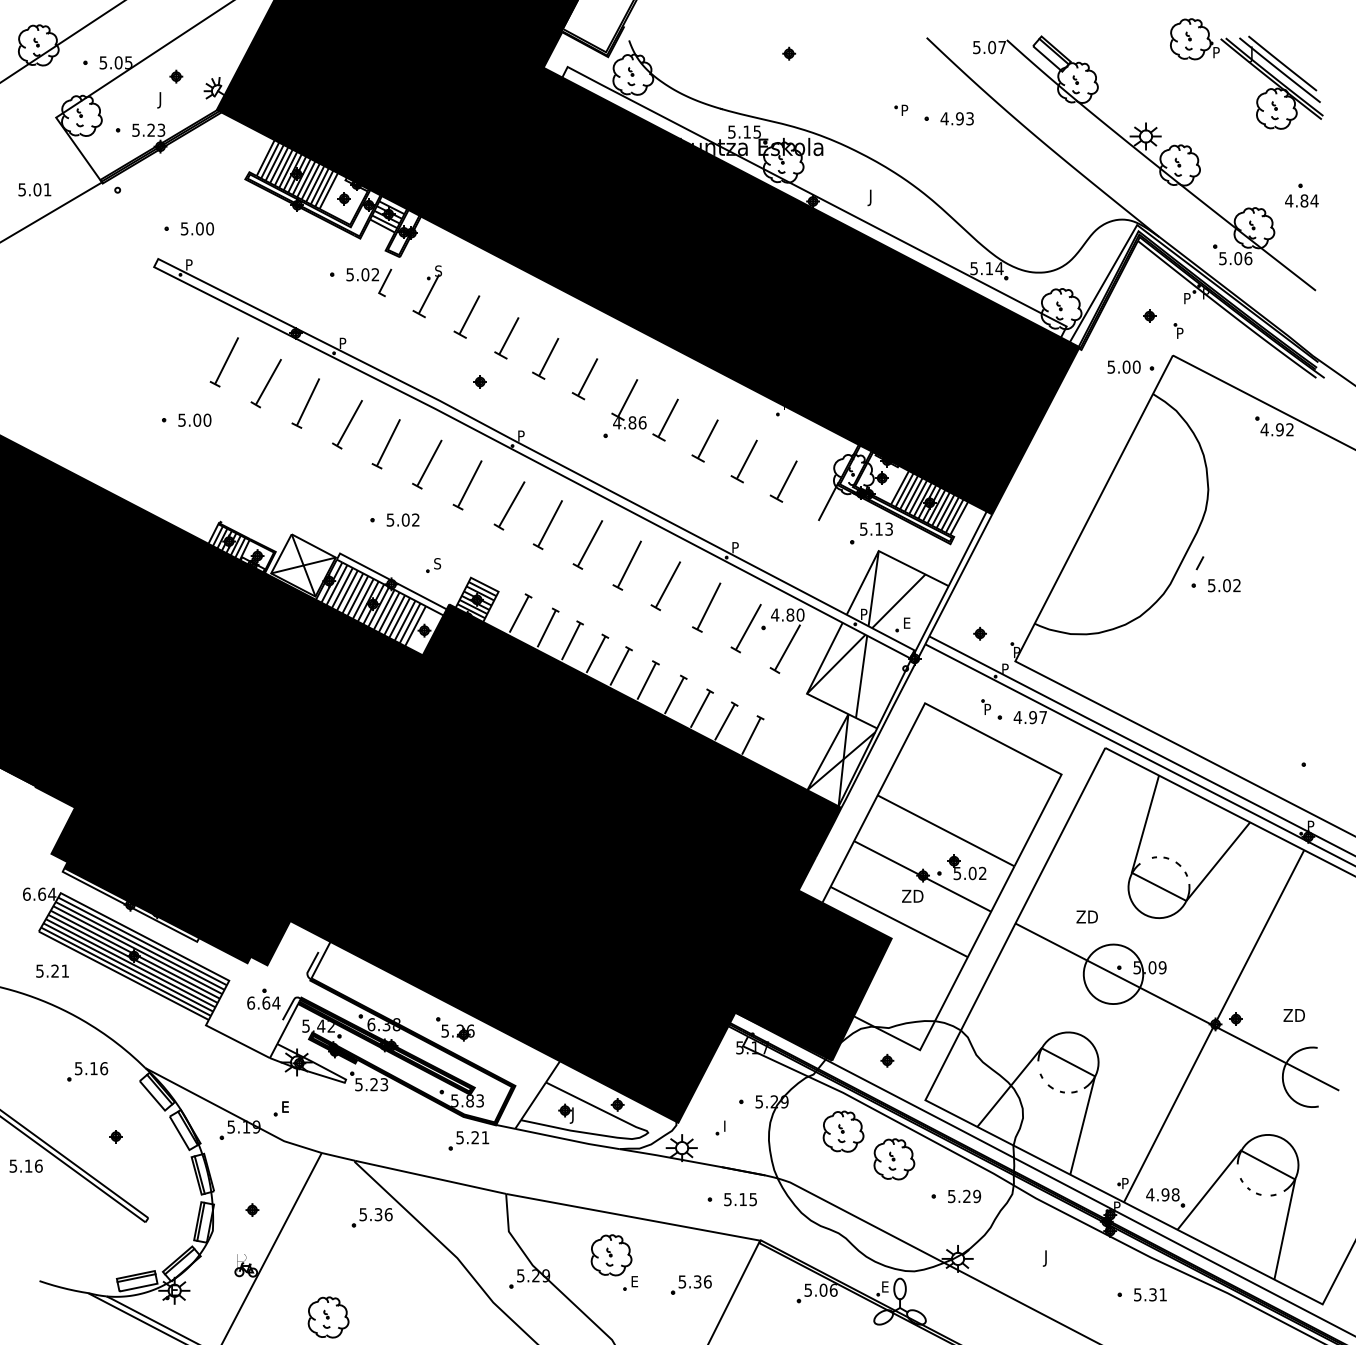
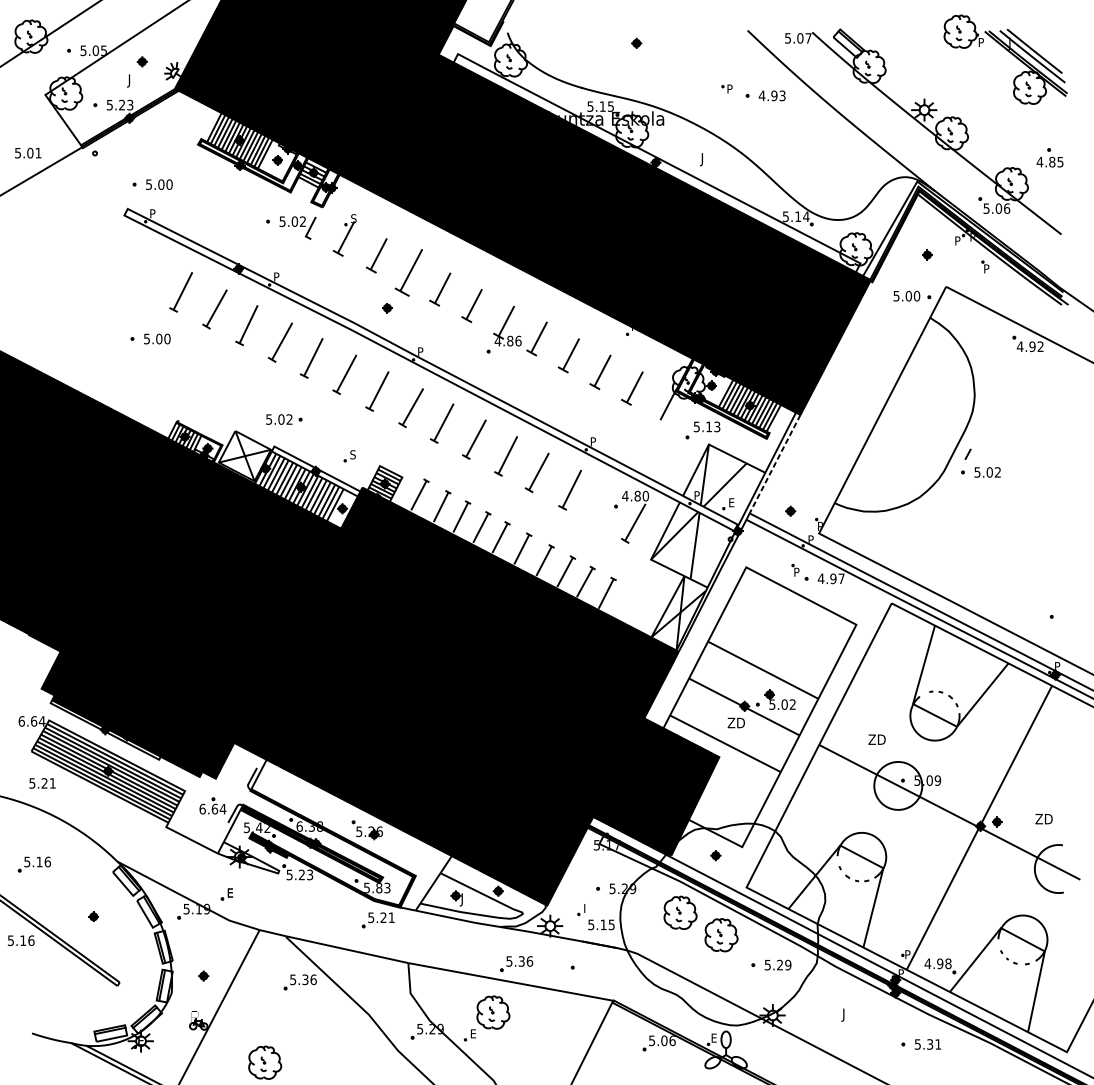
text: (1314, 200) -> (1060, 161), 4.84 -> 4.85
part: (1178, 330) -> (985, 266), moved
part: (506, 338) -> (408, 273), size x1.4
text: (402, 519) -> (278, 419), moved
line: (960, 575) -> (774, 464), solid -> dashed
part: (745, 628) -> (601, 507), removed
part: (87, 1071) -> (34, 864), moved
text: (740, 1199) -> (601, 924), moved
part: (630, 1283) -> (469, 1035), moved
part: (691, 1284) -> (516, 963), moved

